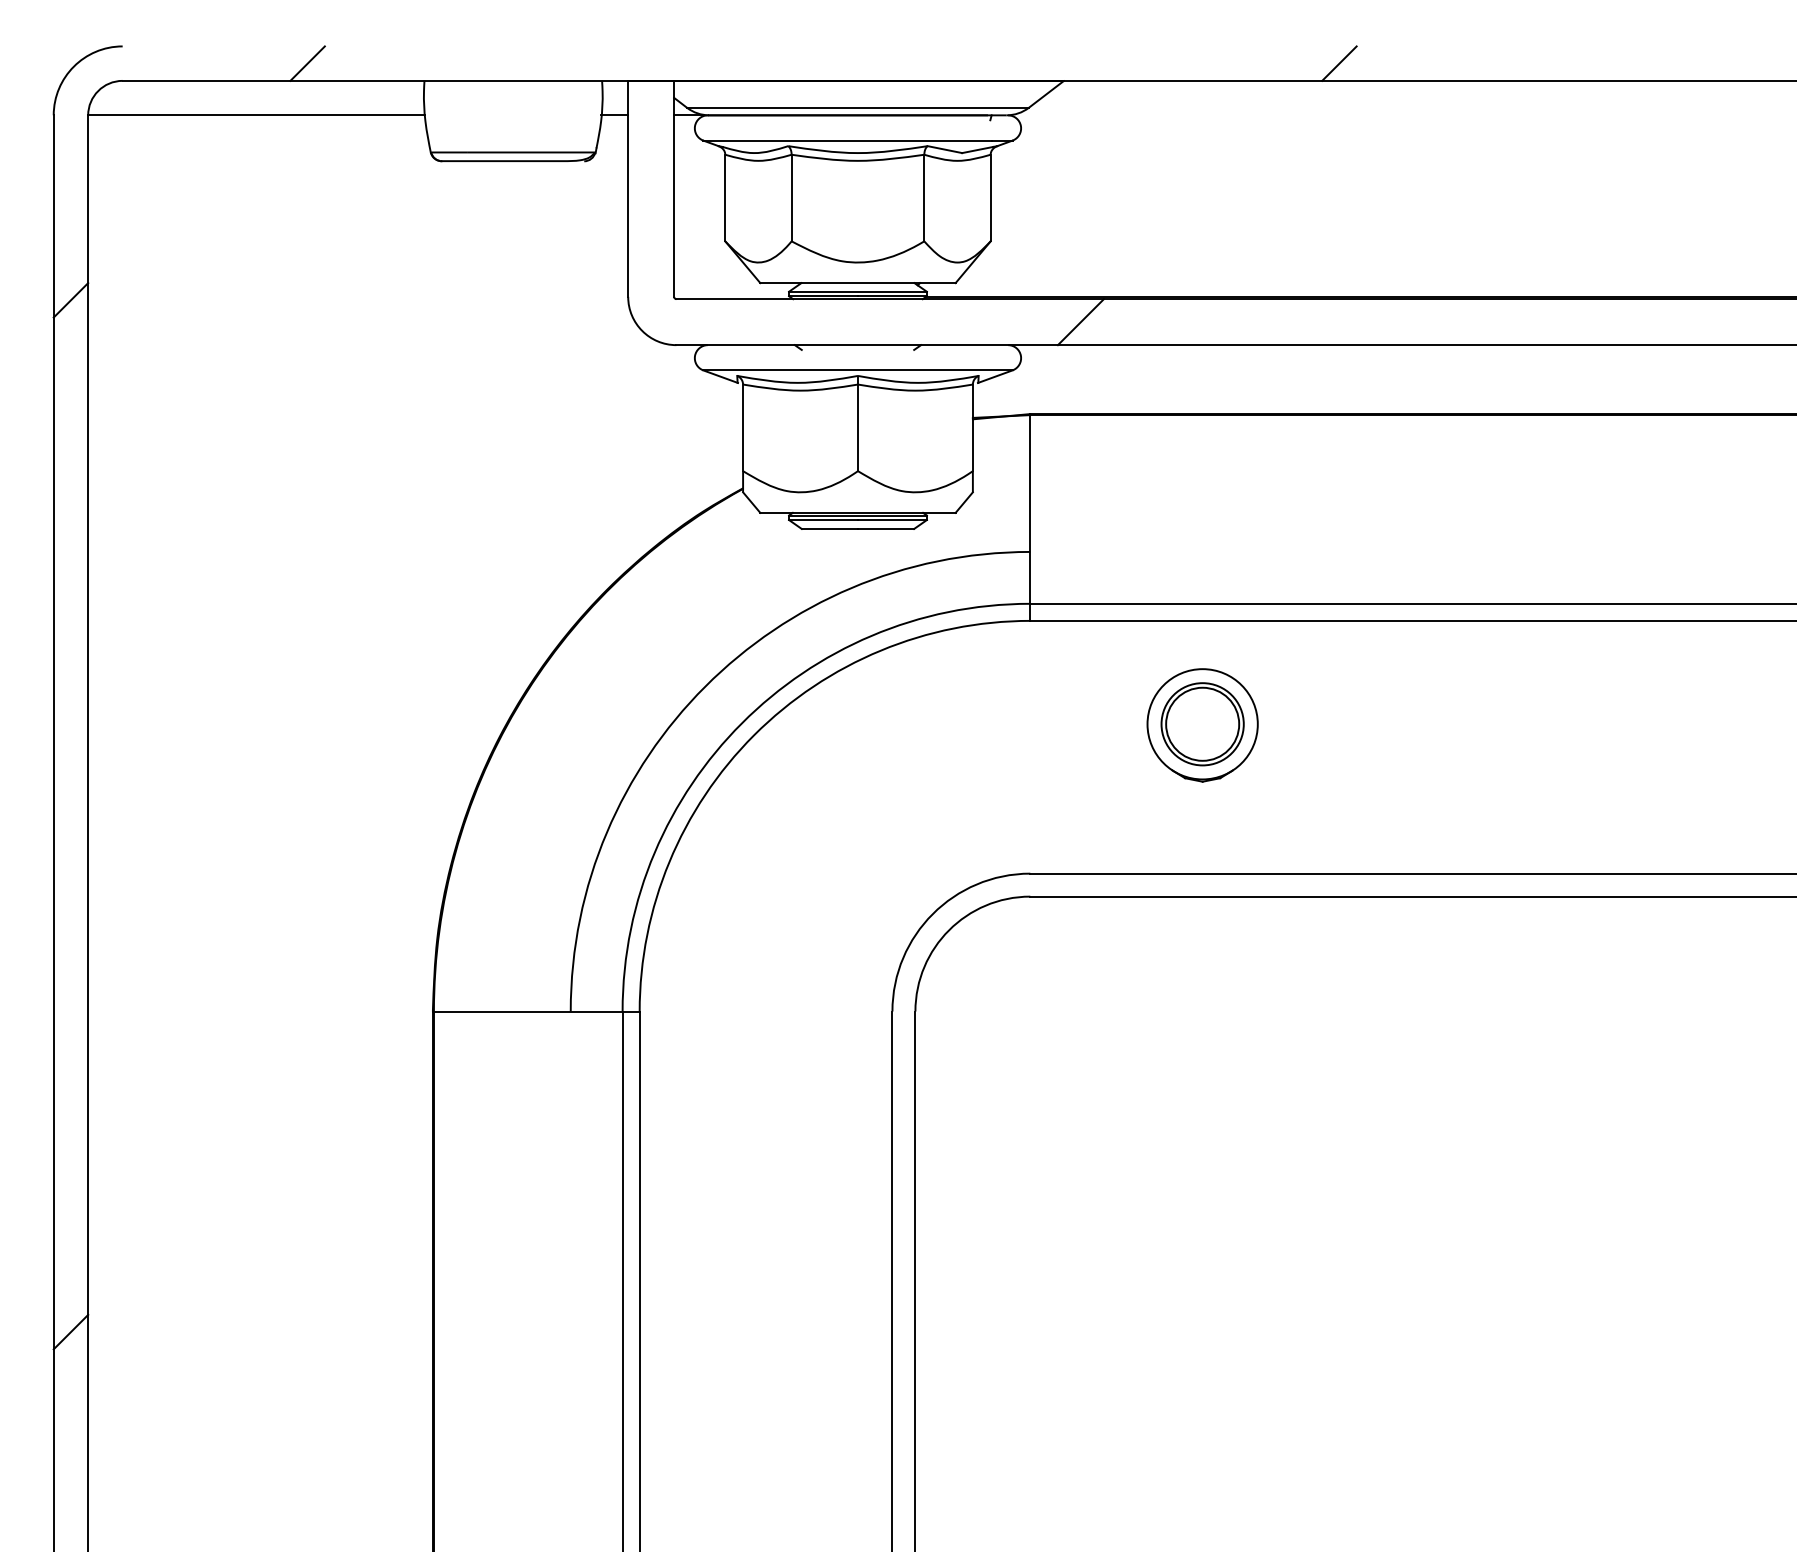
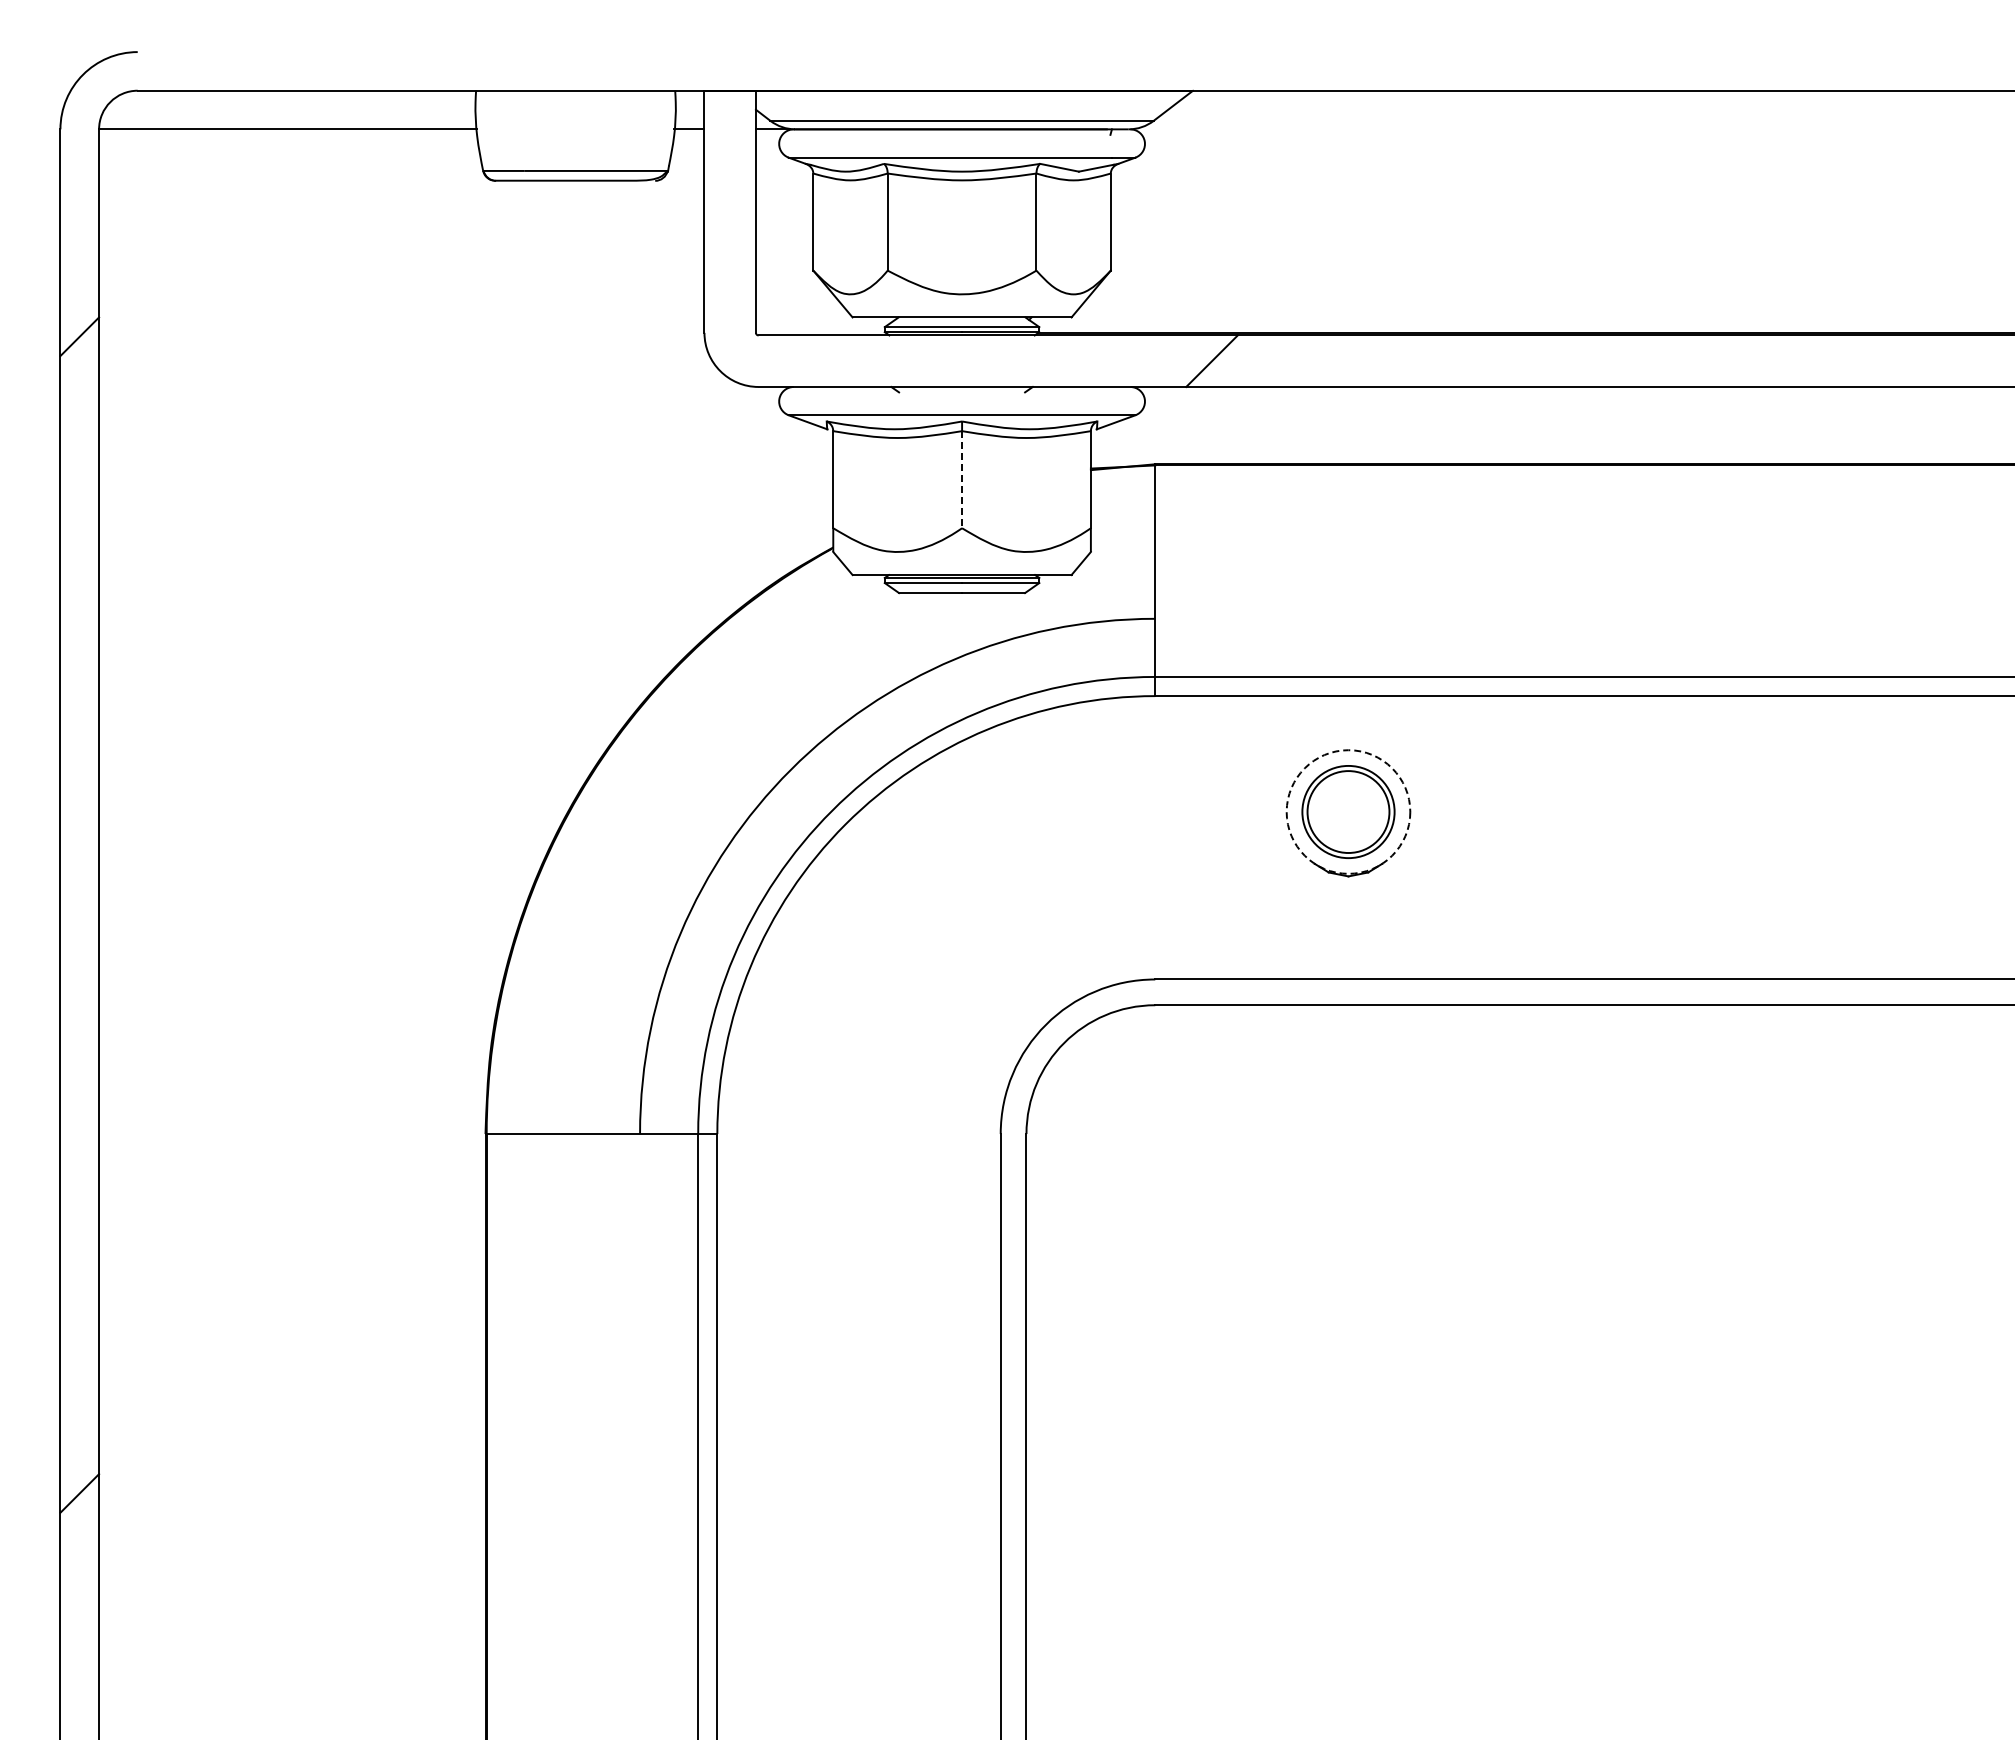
line: (307, 63) -> (344, 71), removed
line: (1339, 63) -> (1501, 71), removed
line: (858, 427) -> (962, 479), solid -> dashed
circle: (1202, 723) -> (1348, 811), solid -> dashed

